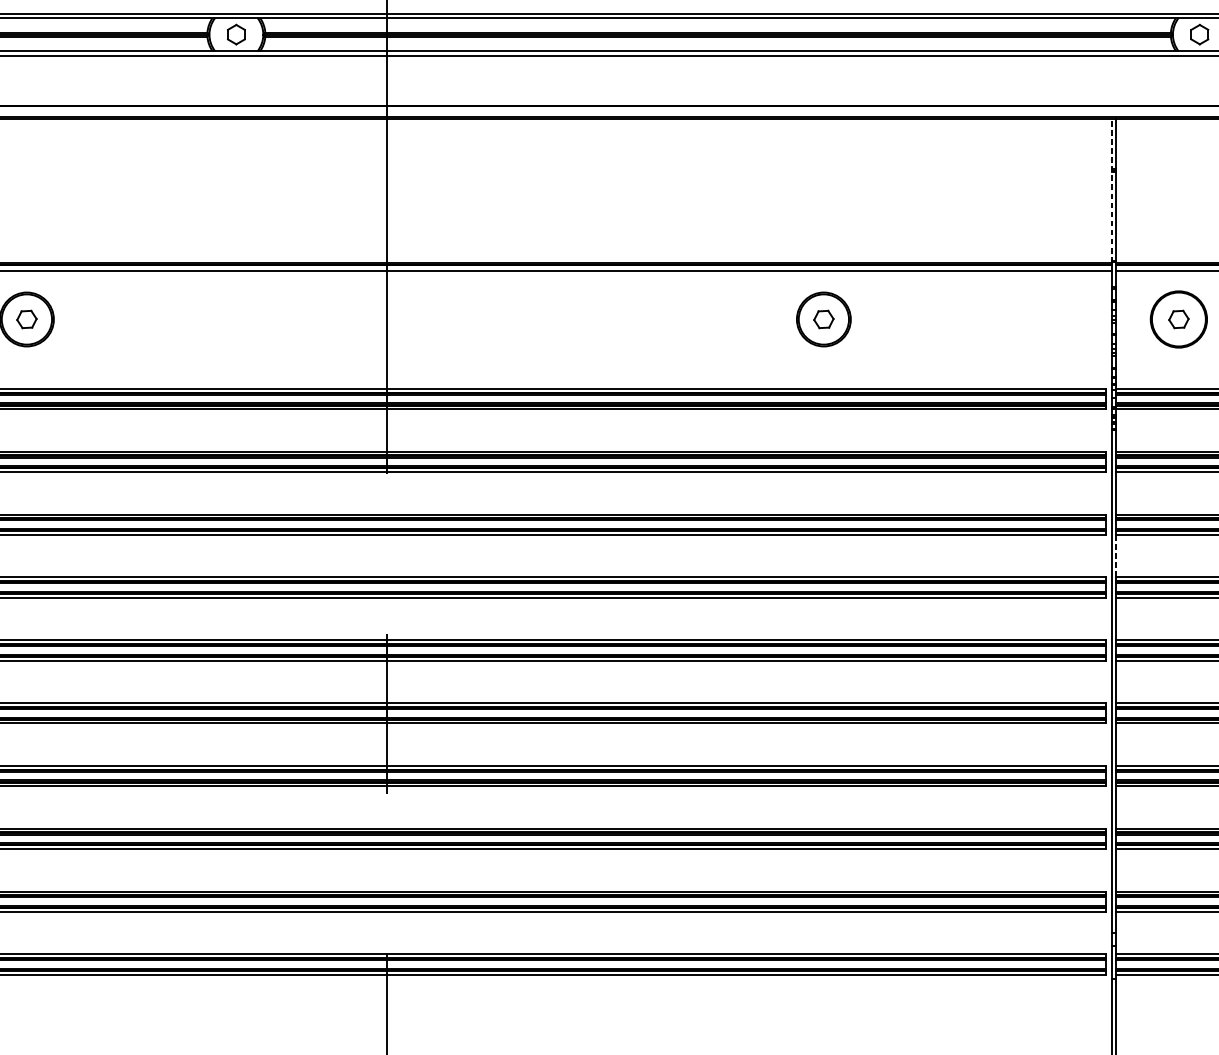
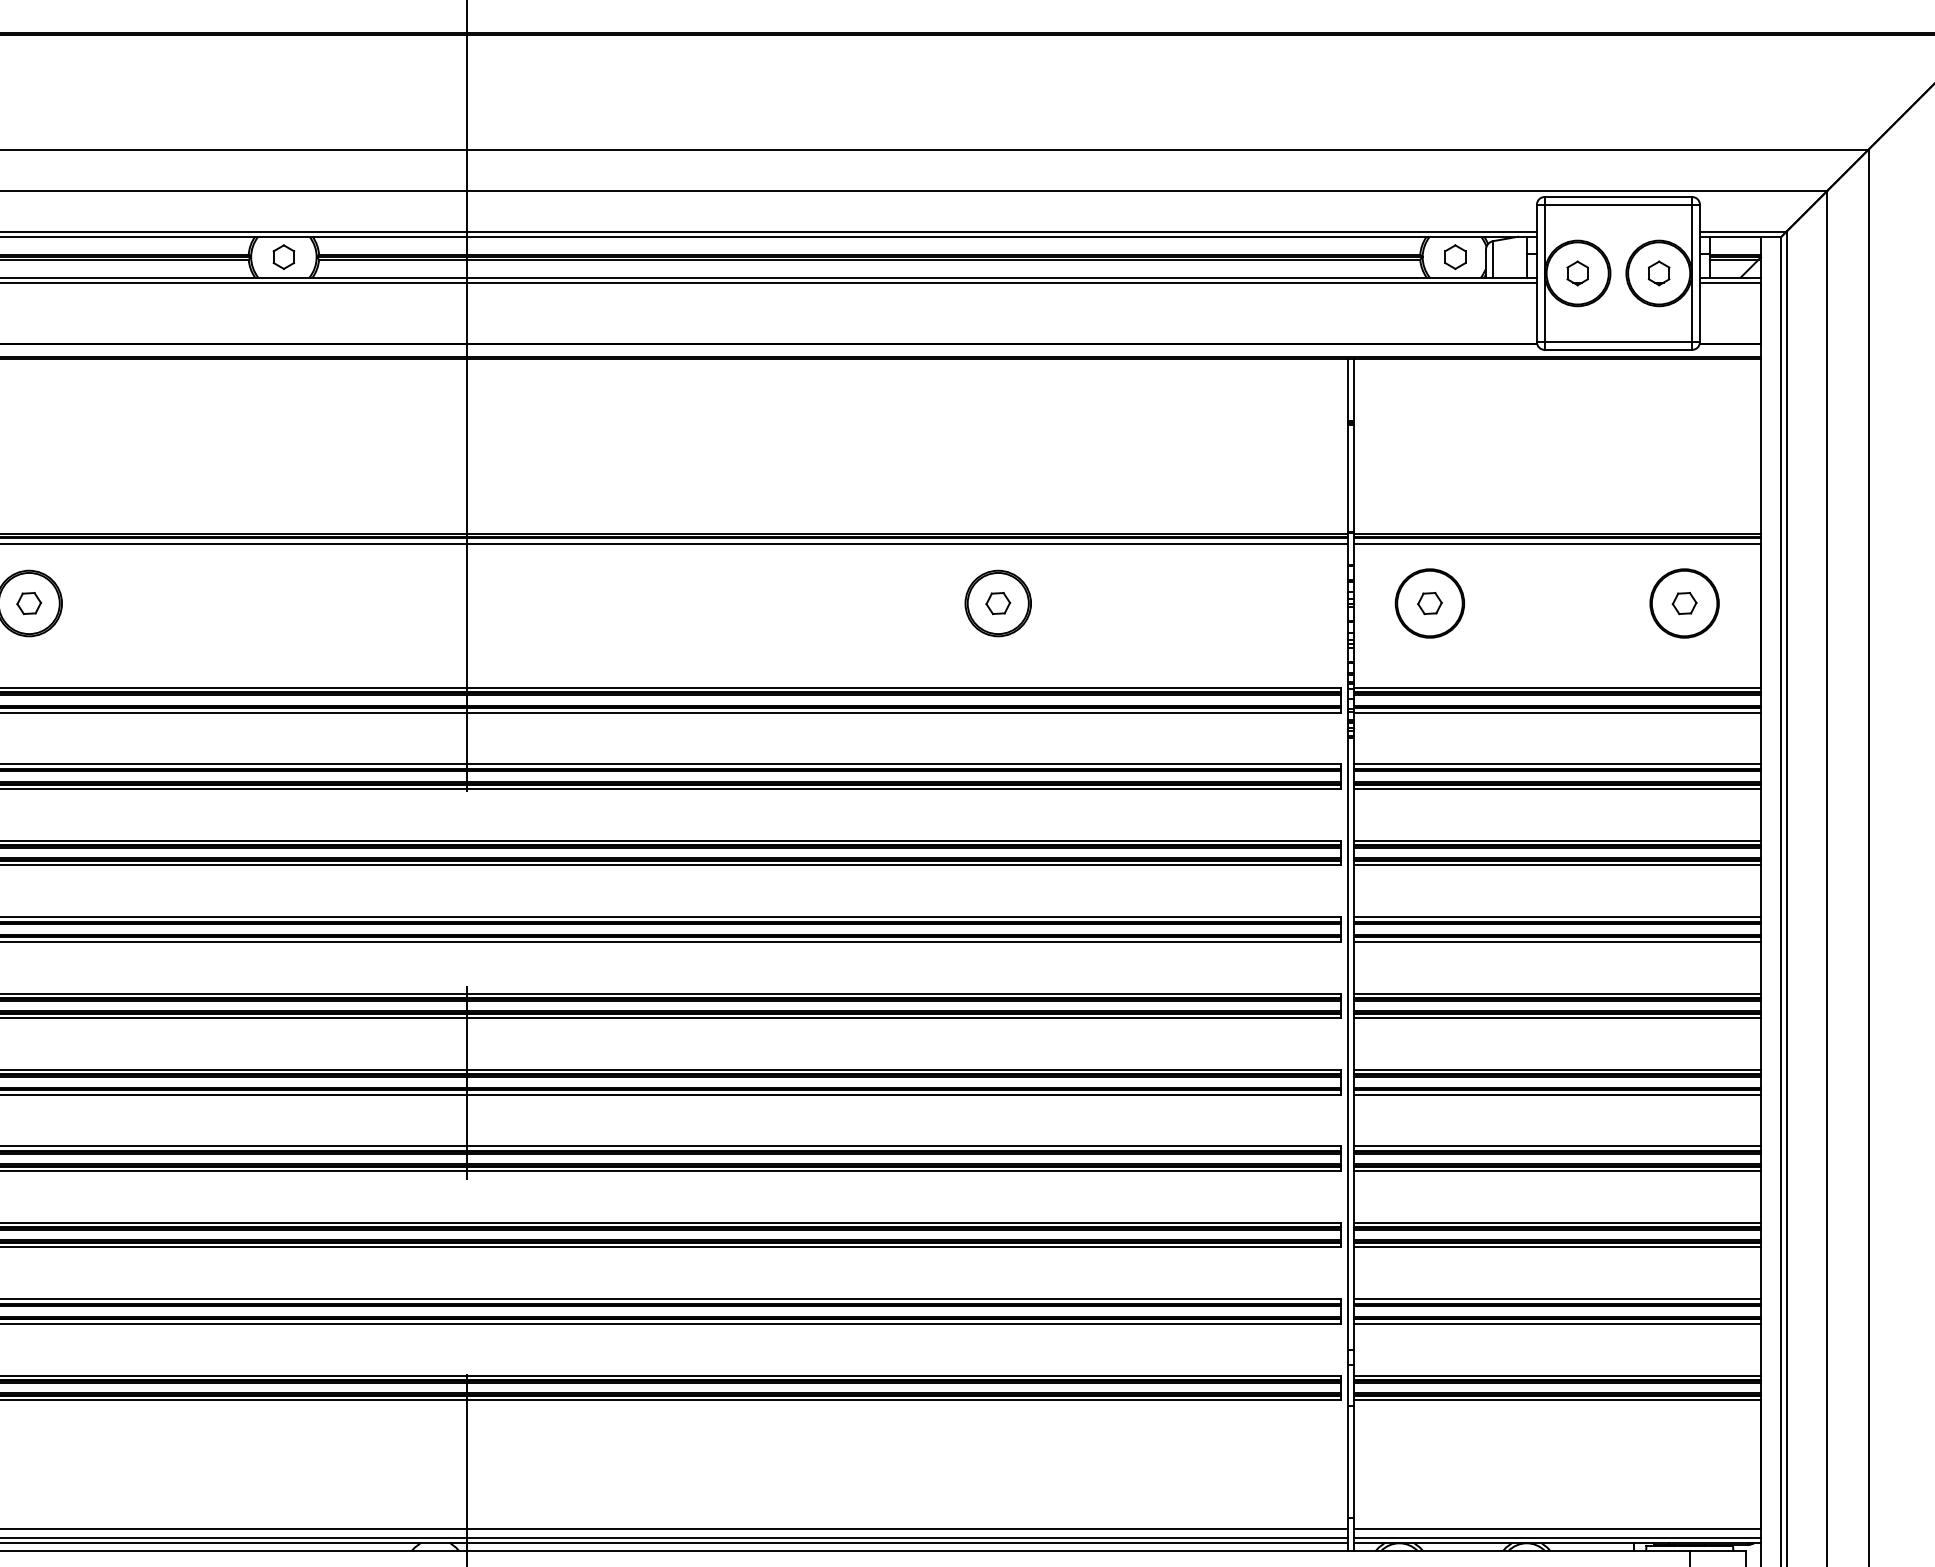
line: (1111, 190) -> (1348, 446), dashed -> solid
line: (1116, 556) -> (1353, 891), dashed -> solid

